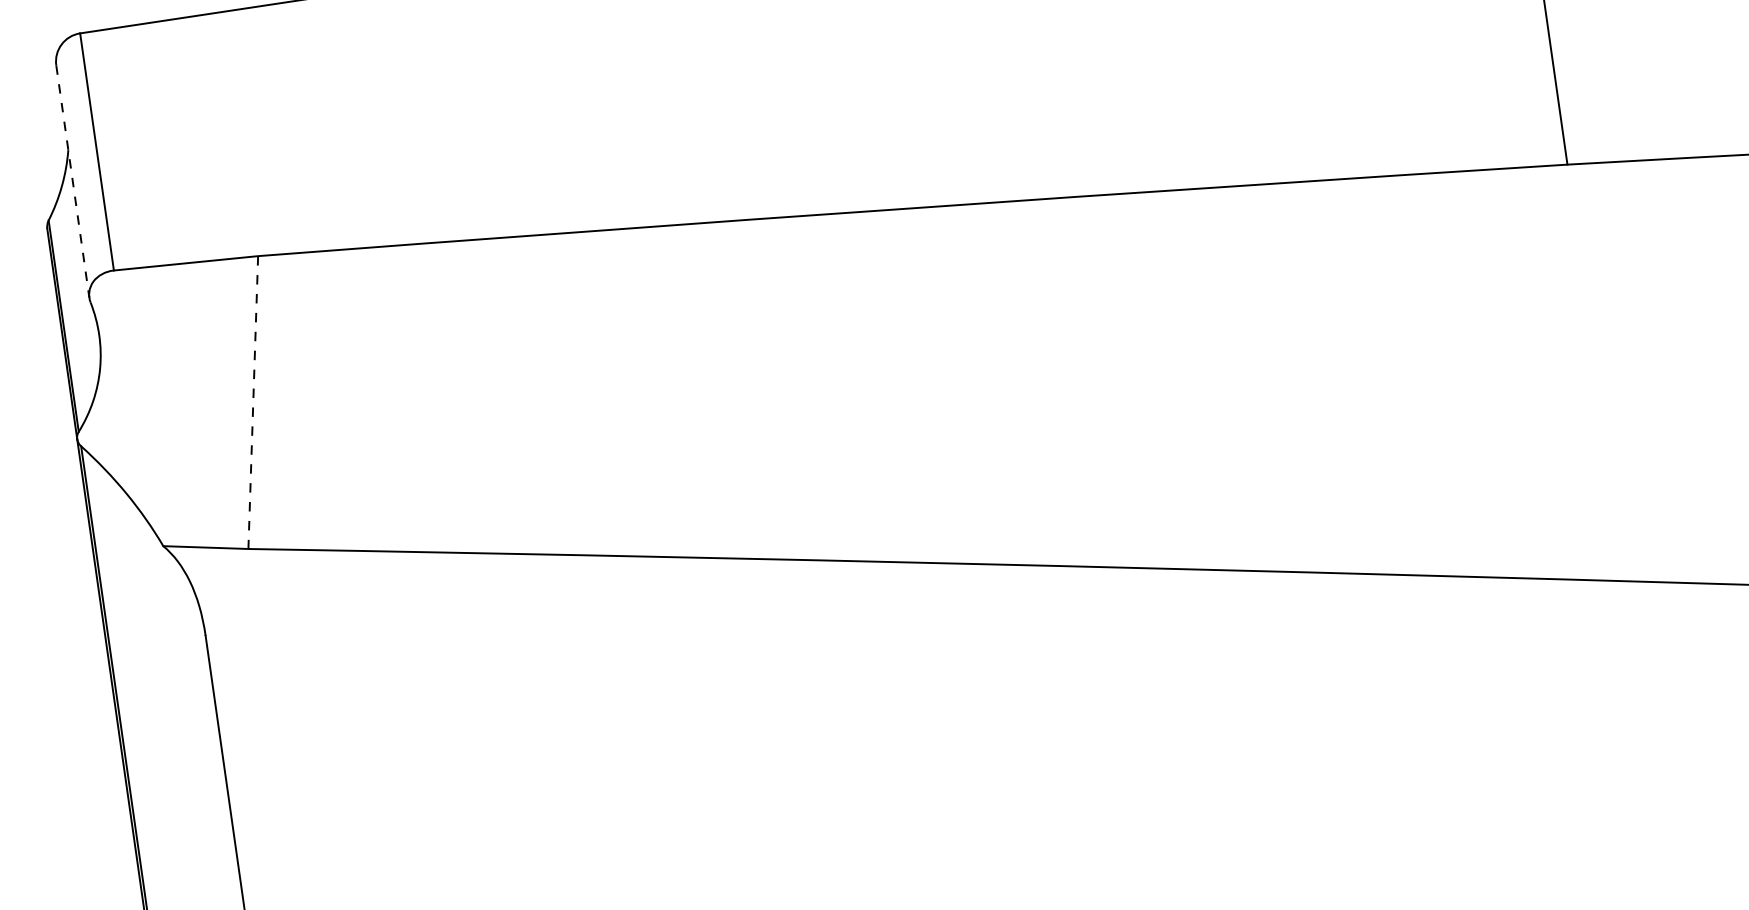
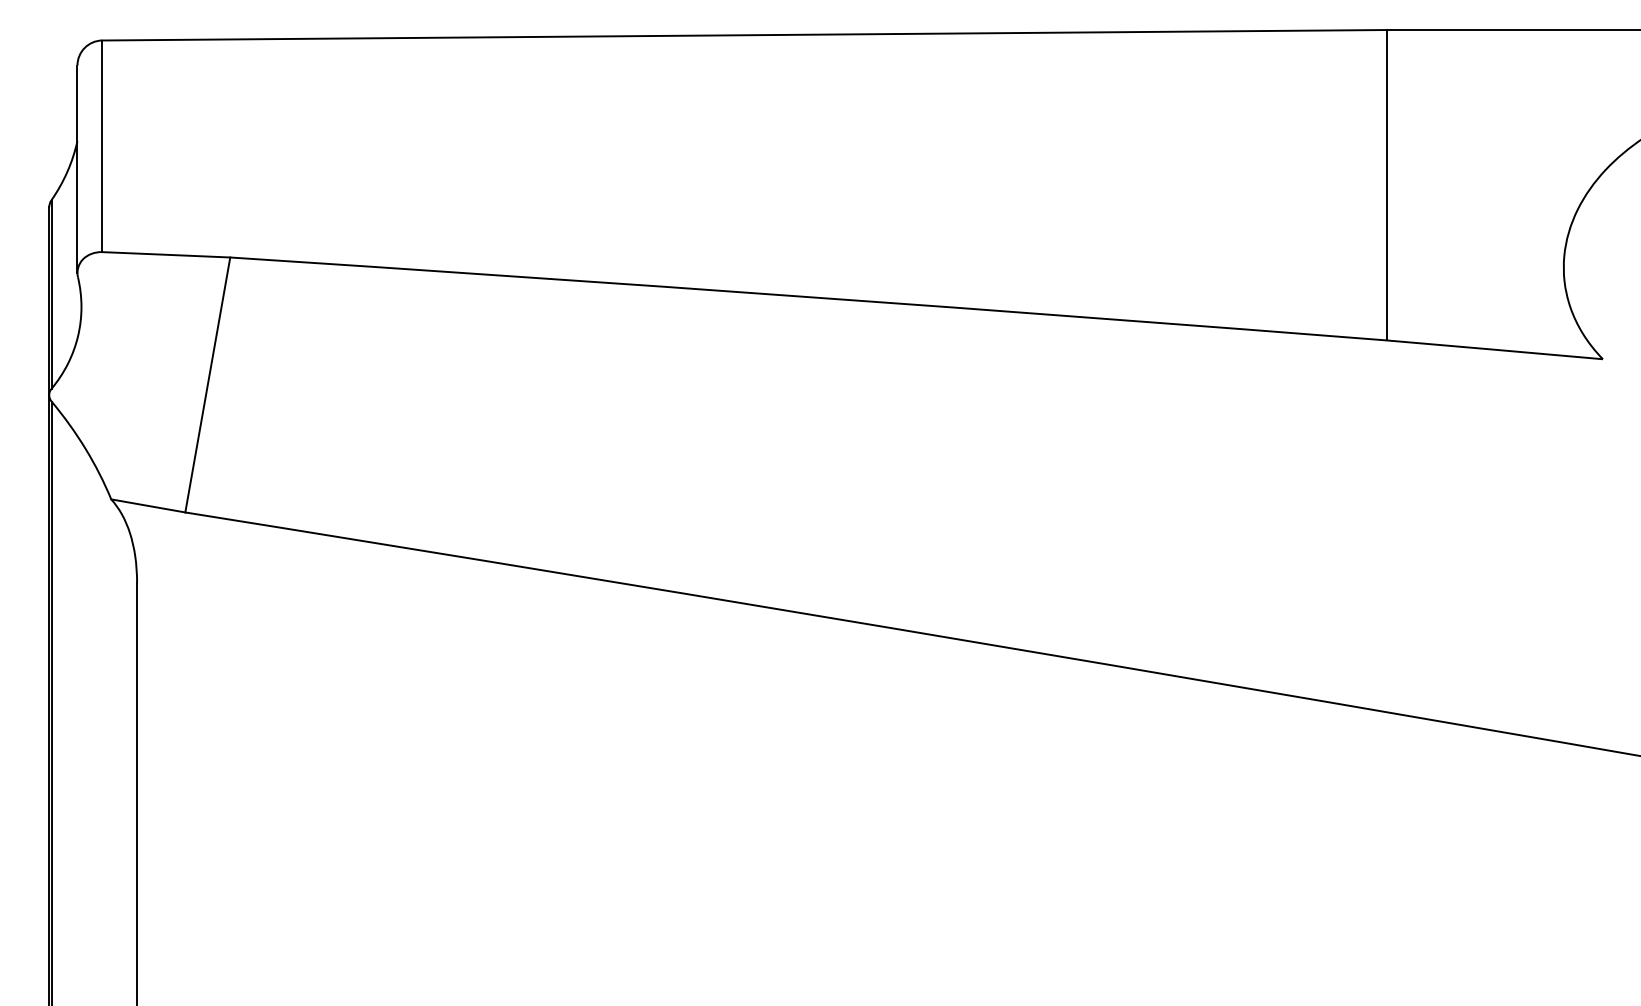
line: (72, 181) -> (77, 169), dashed -> solid
line: (253, 403) -> (207, 385), dashed -> solid

